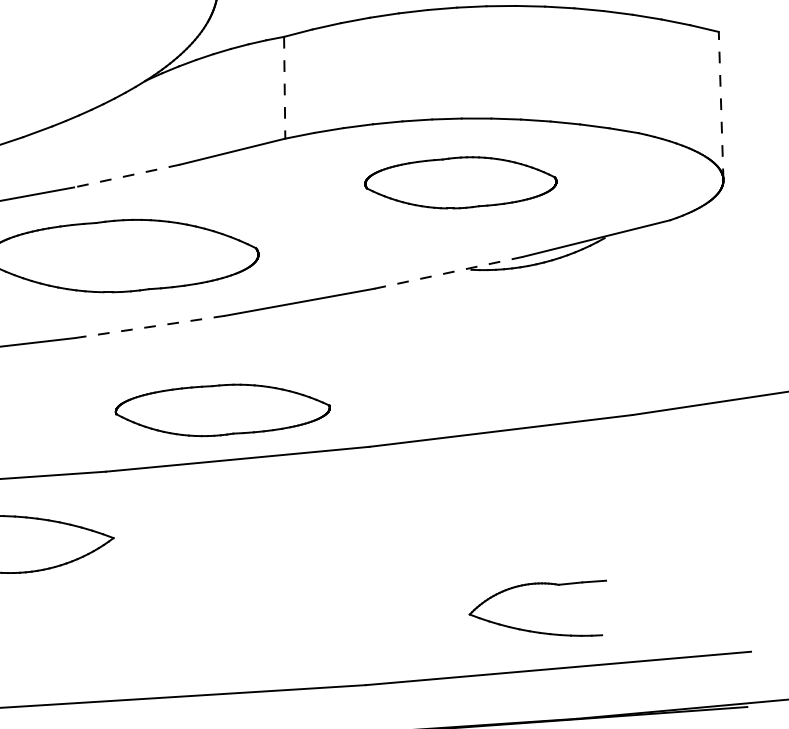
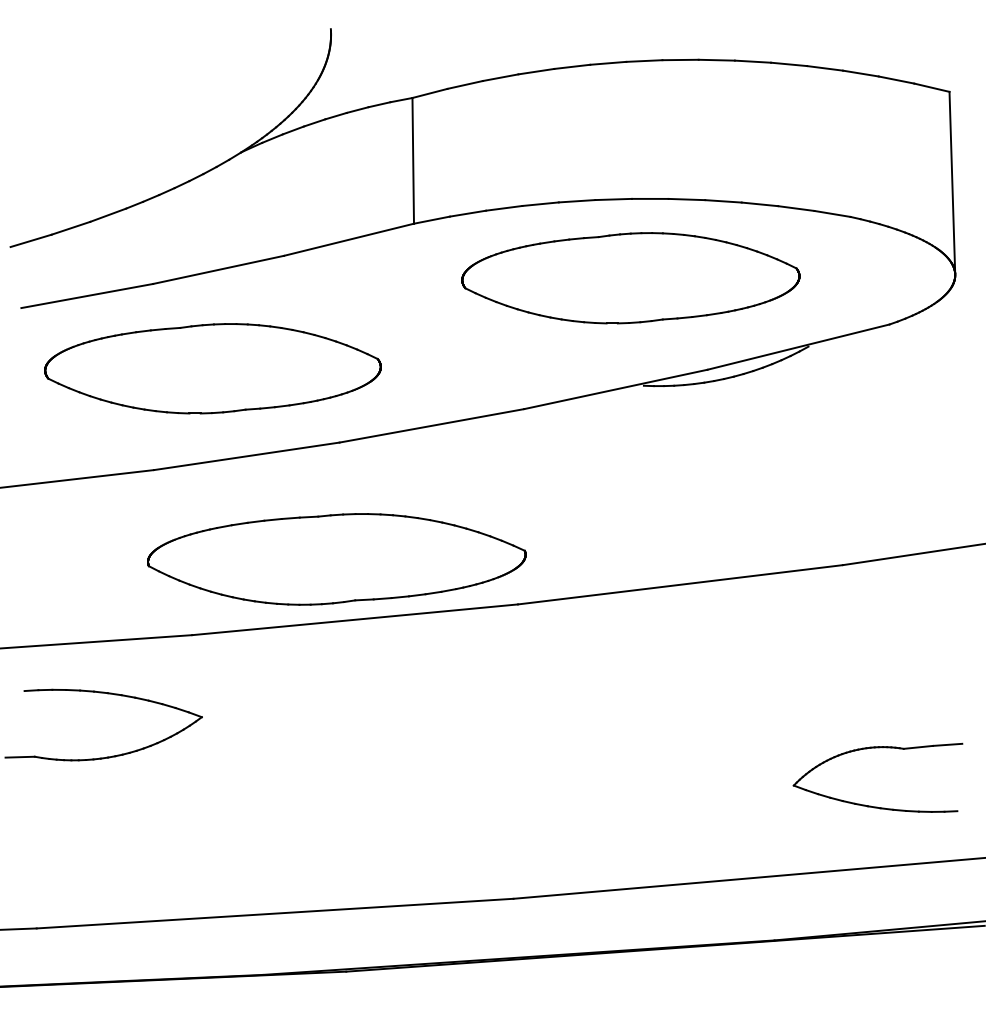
line: (284, 87) -> (413, 160), dashed -> solid
line: (721, 106) -> (952, 183), dashed -> solid
line: (127, 175) -> (218, 269), dashed -> solid
part: (460, 183) -> (630, 278), size x1.43
line: (448, 272) -> (615, 389), dashed -> solid
line: (149, 327) -> (246, 456), dashed -> solid
part: (222, 410) -> (336, 559), size x1.43
part: (532, 630) -> (871, 805), moved

